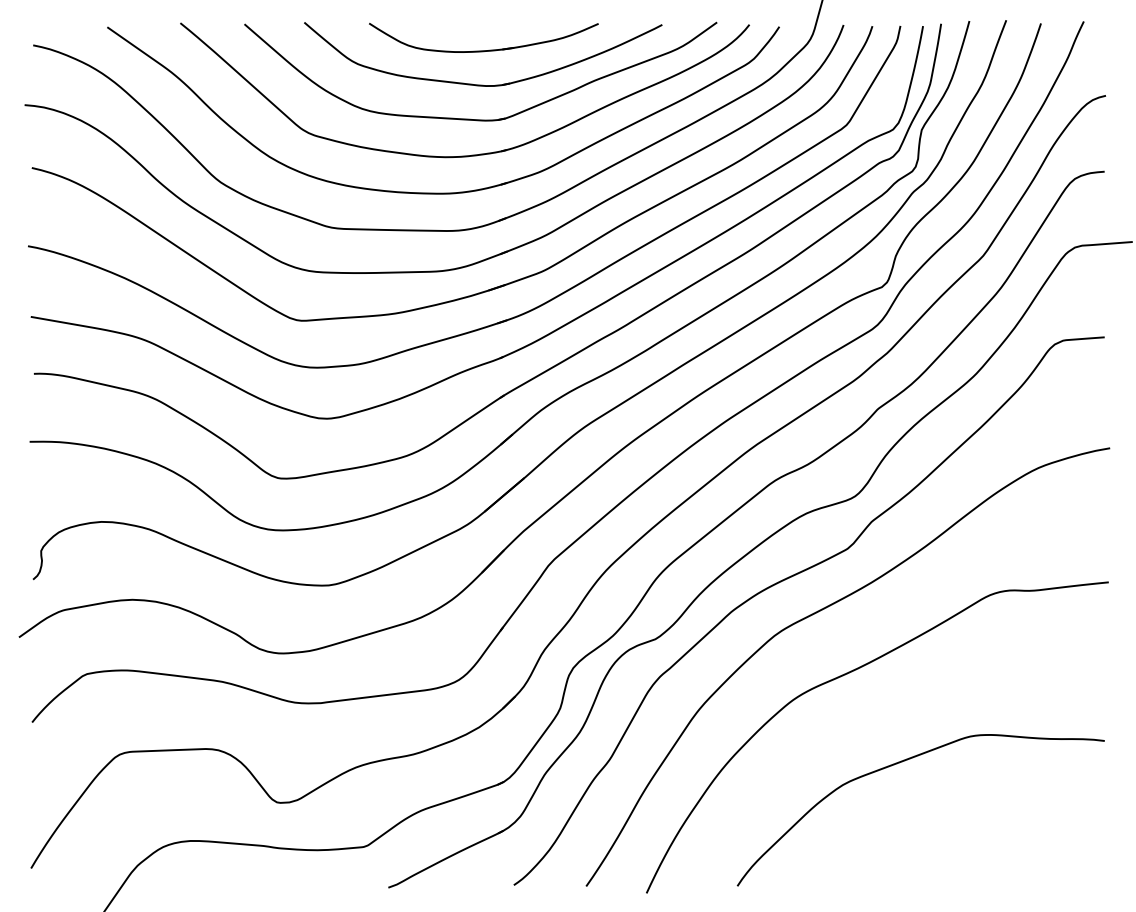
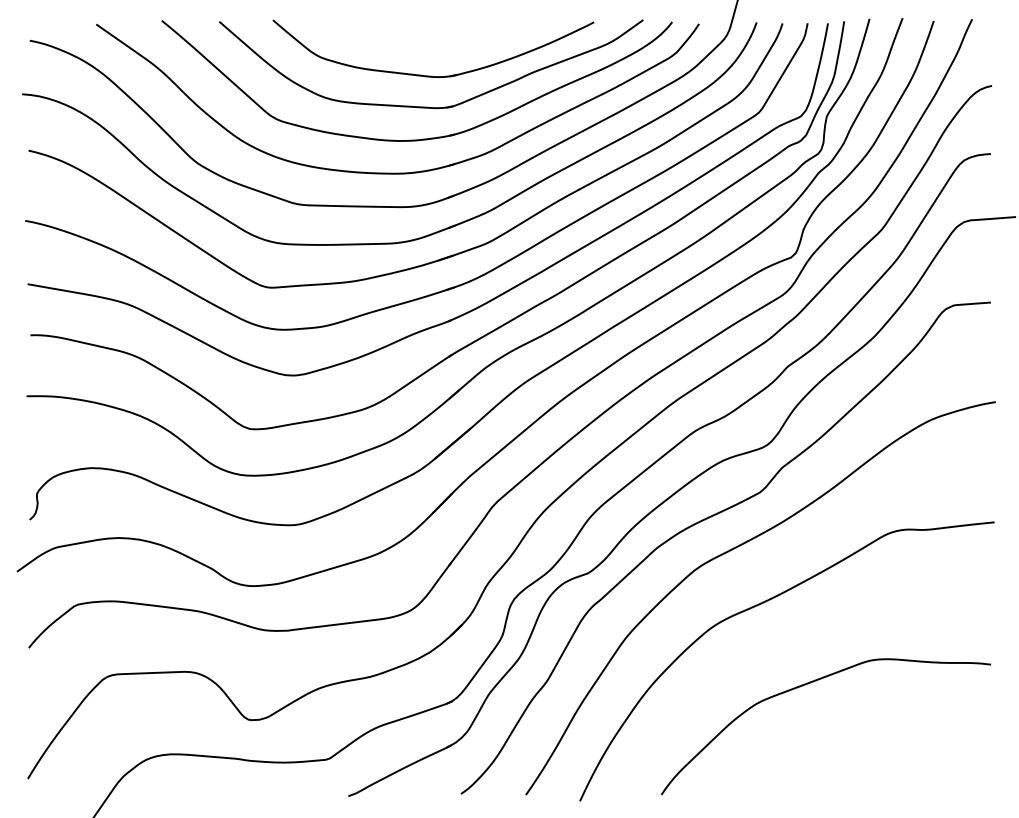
part: (483, 50) -> (433, 45), removed

